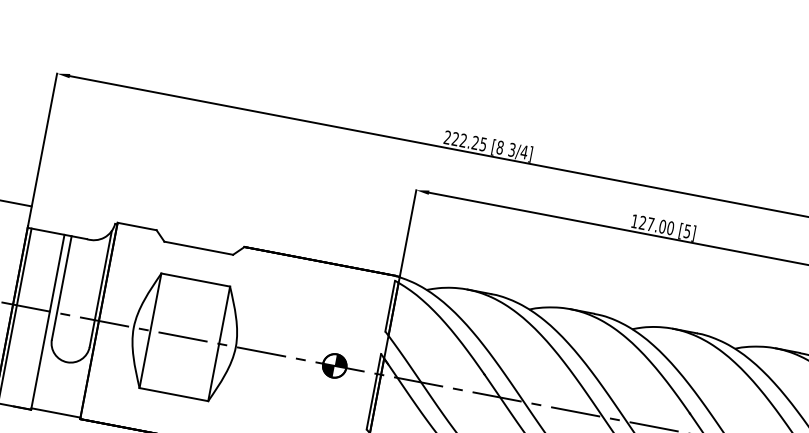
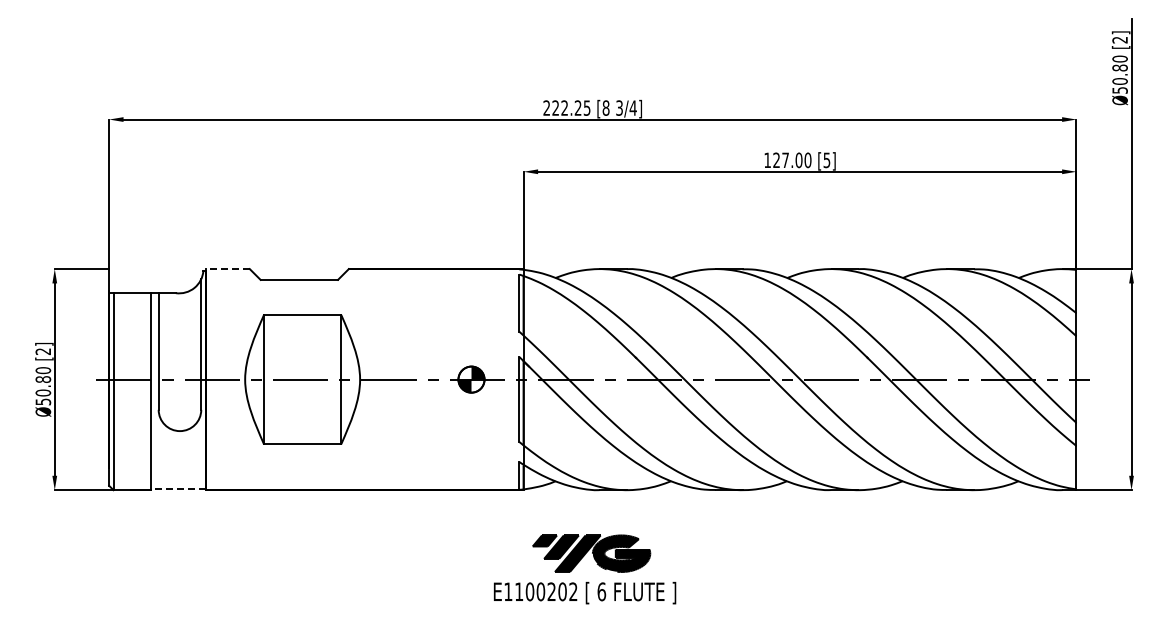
line: (136, 226) -> (227, 269), solid -> dashed
line: (56, 412) -> (178, 488), solid -> dashed

